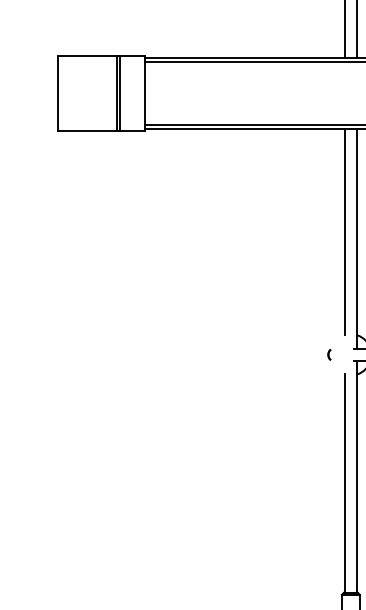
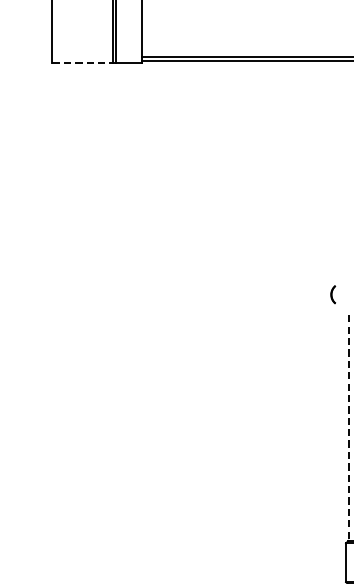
line: (88, 131) -> (83, 63), solid -> dashed
line: (344, 232) -> (348, 168), removed
part: (329, 354) -> (333, 294), size x1.6
line: (344, 484) -> (348, 429), solid -> dashed

